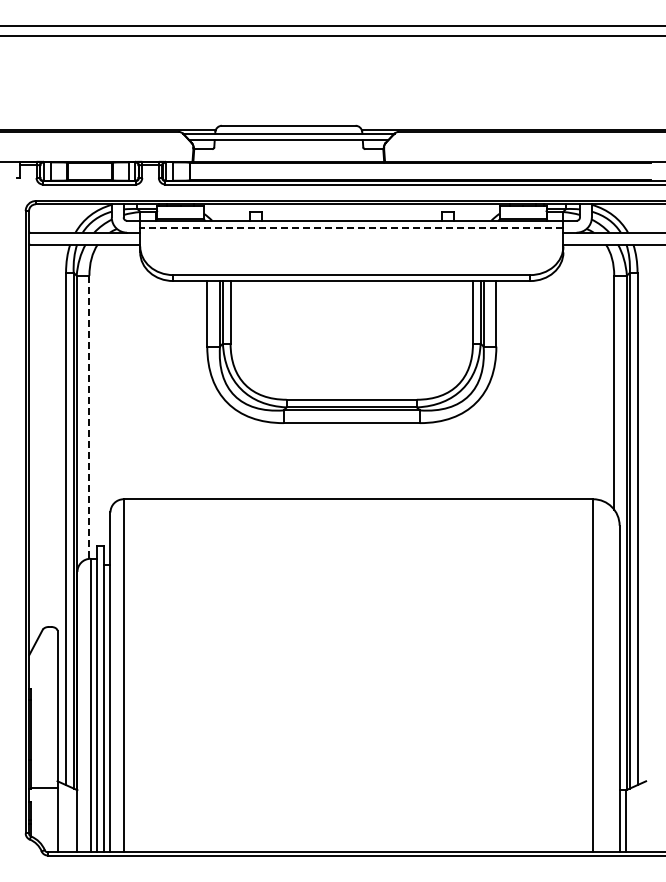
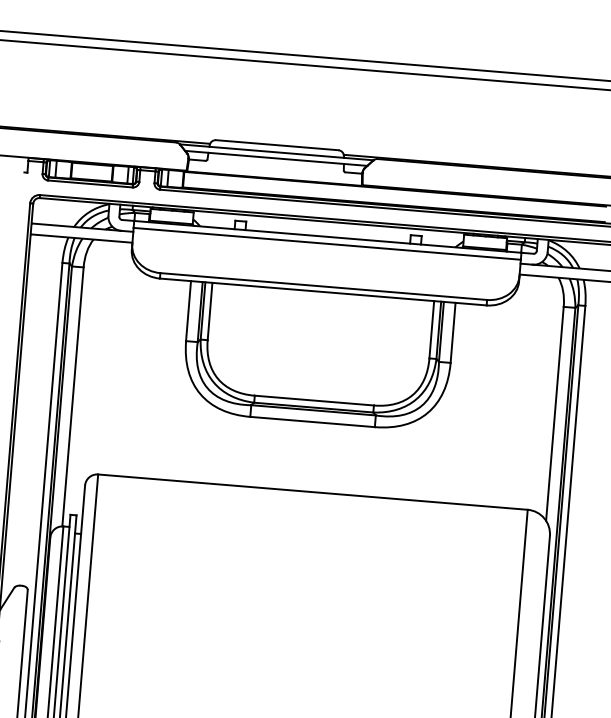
line: (351, 228) -> (326, 243), dashed -> solid
line: (89, 417) -> (73, 397), dashed -> solid

